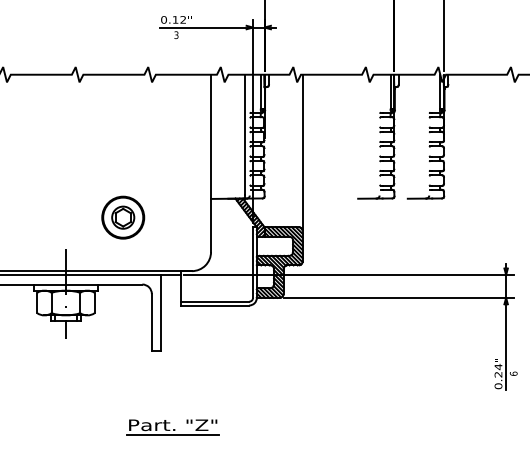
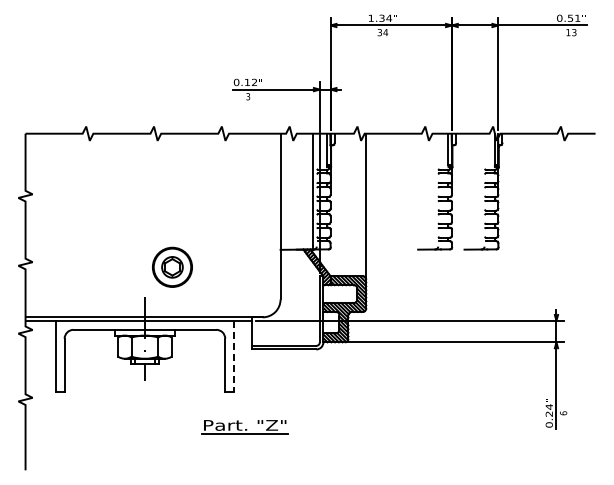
part: (123, 216) -> (172, 266), moved
line: (161, 313) -> (234, 356), solid -> dashed
part: (172, 427) -> (244, 427), moved

